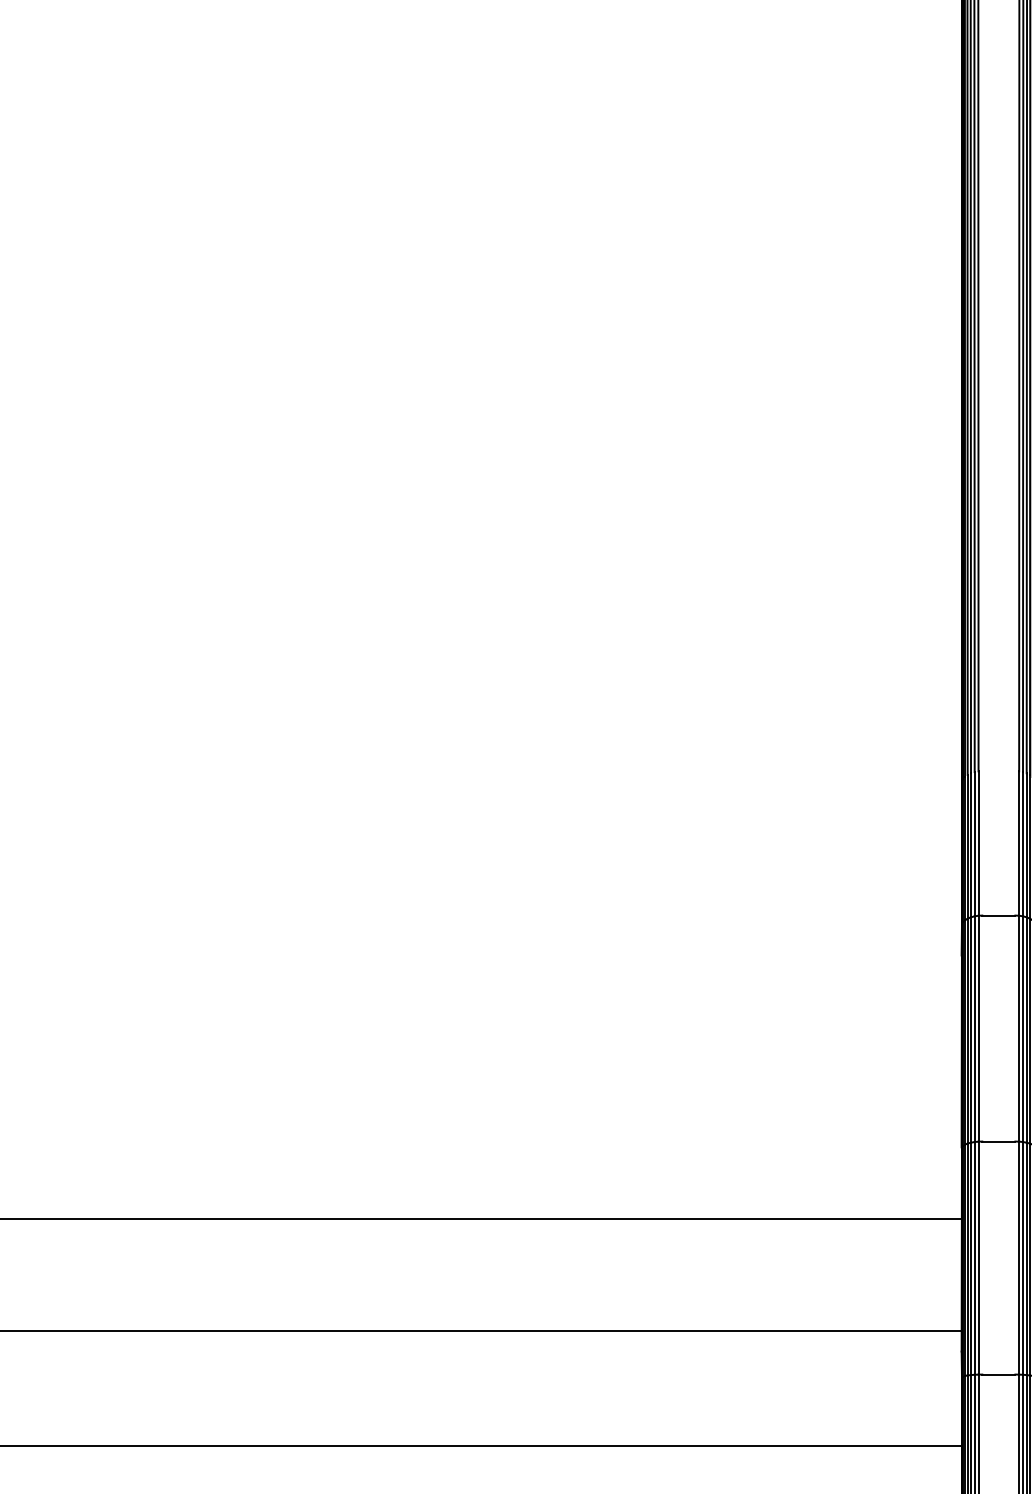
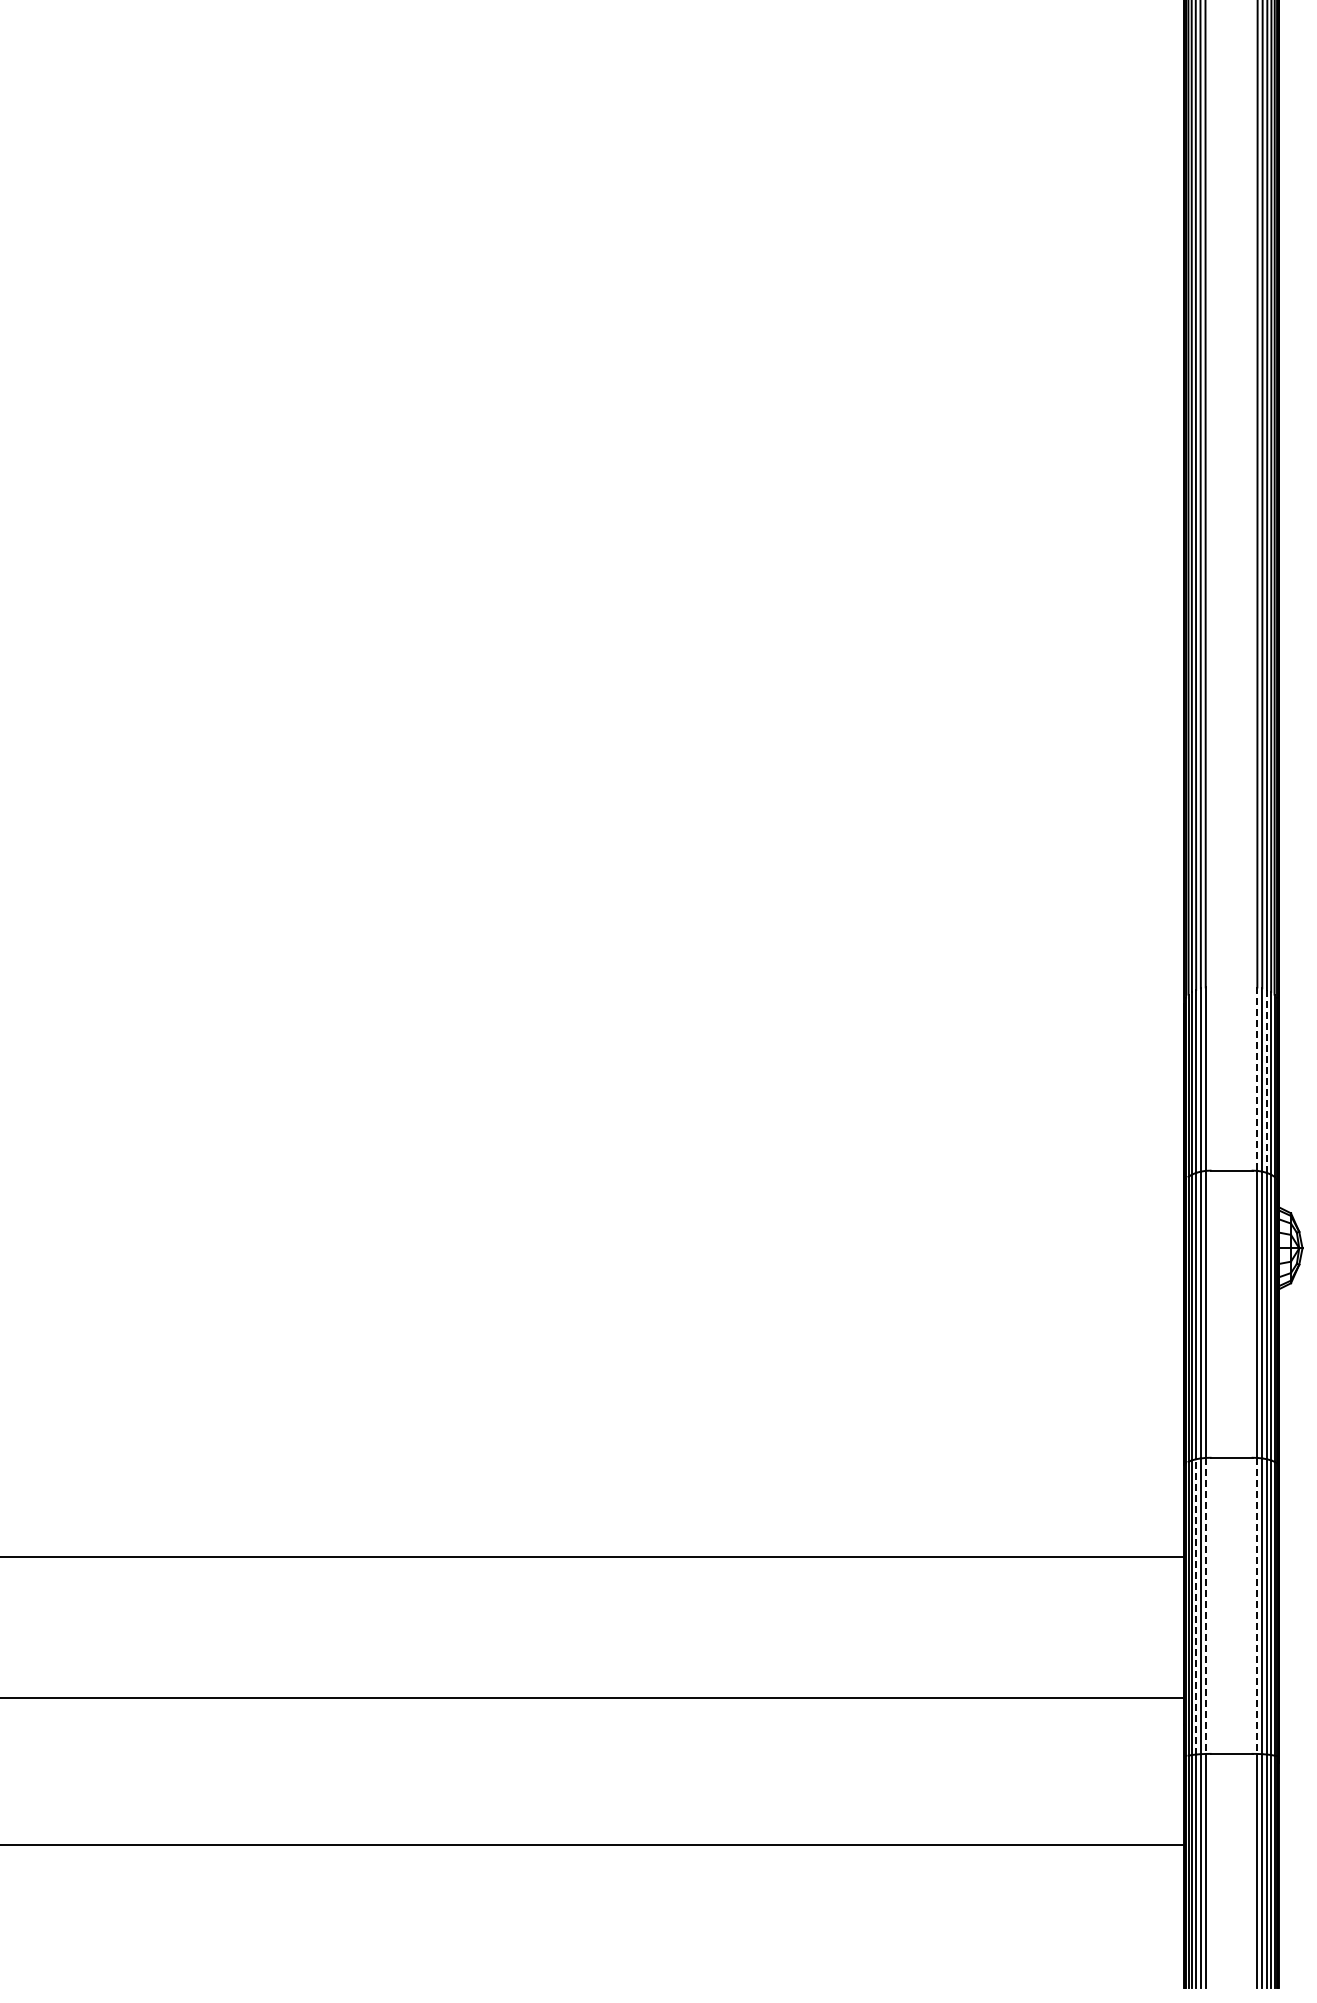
line: (1019, 843) -> (1257, 1079), solid -> dashed
line: (1026, 845) -> (1266, 1081), solid -> dashed
line: (971, 1258) -> (1196, 1606), solid -> dashed
line: (978, 1258) -> (1205, 1606), solid -> dashed
line: (1019, 1258) -> (1257, 1606), solid -> dashed

